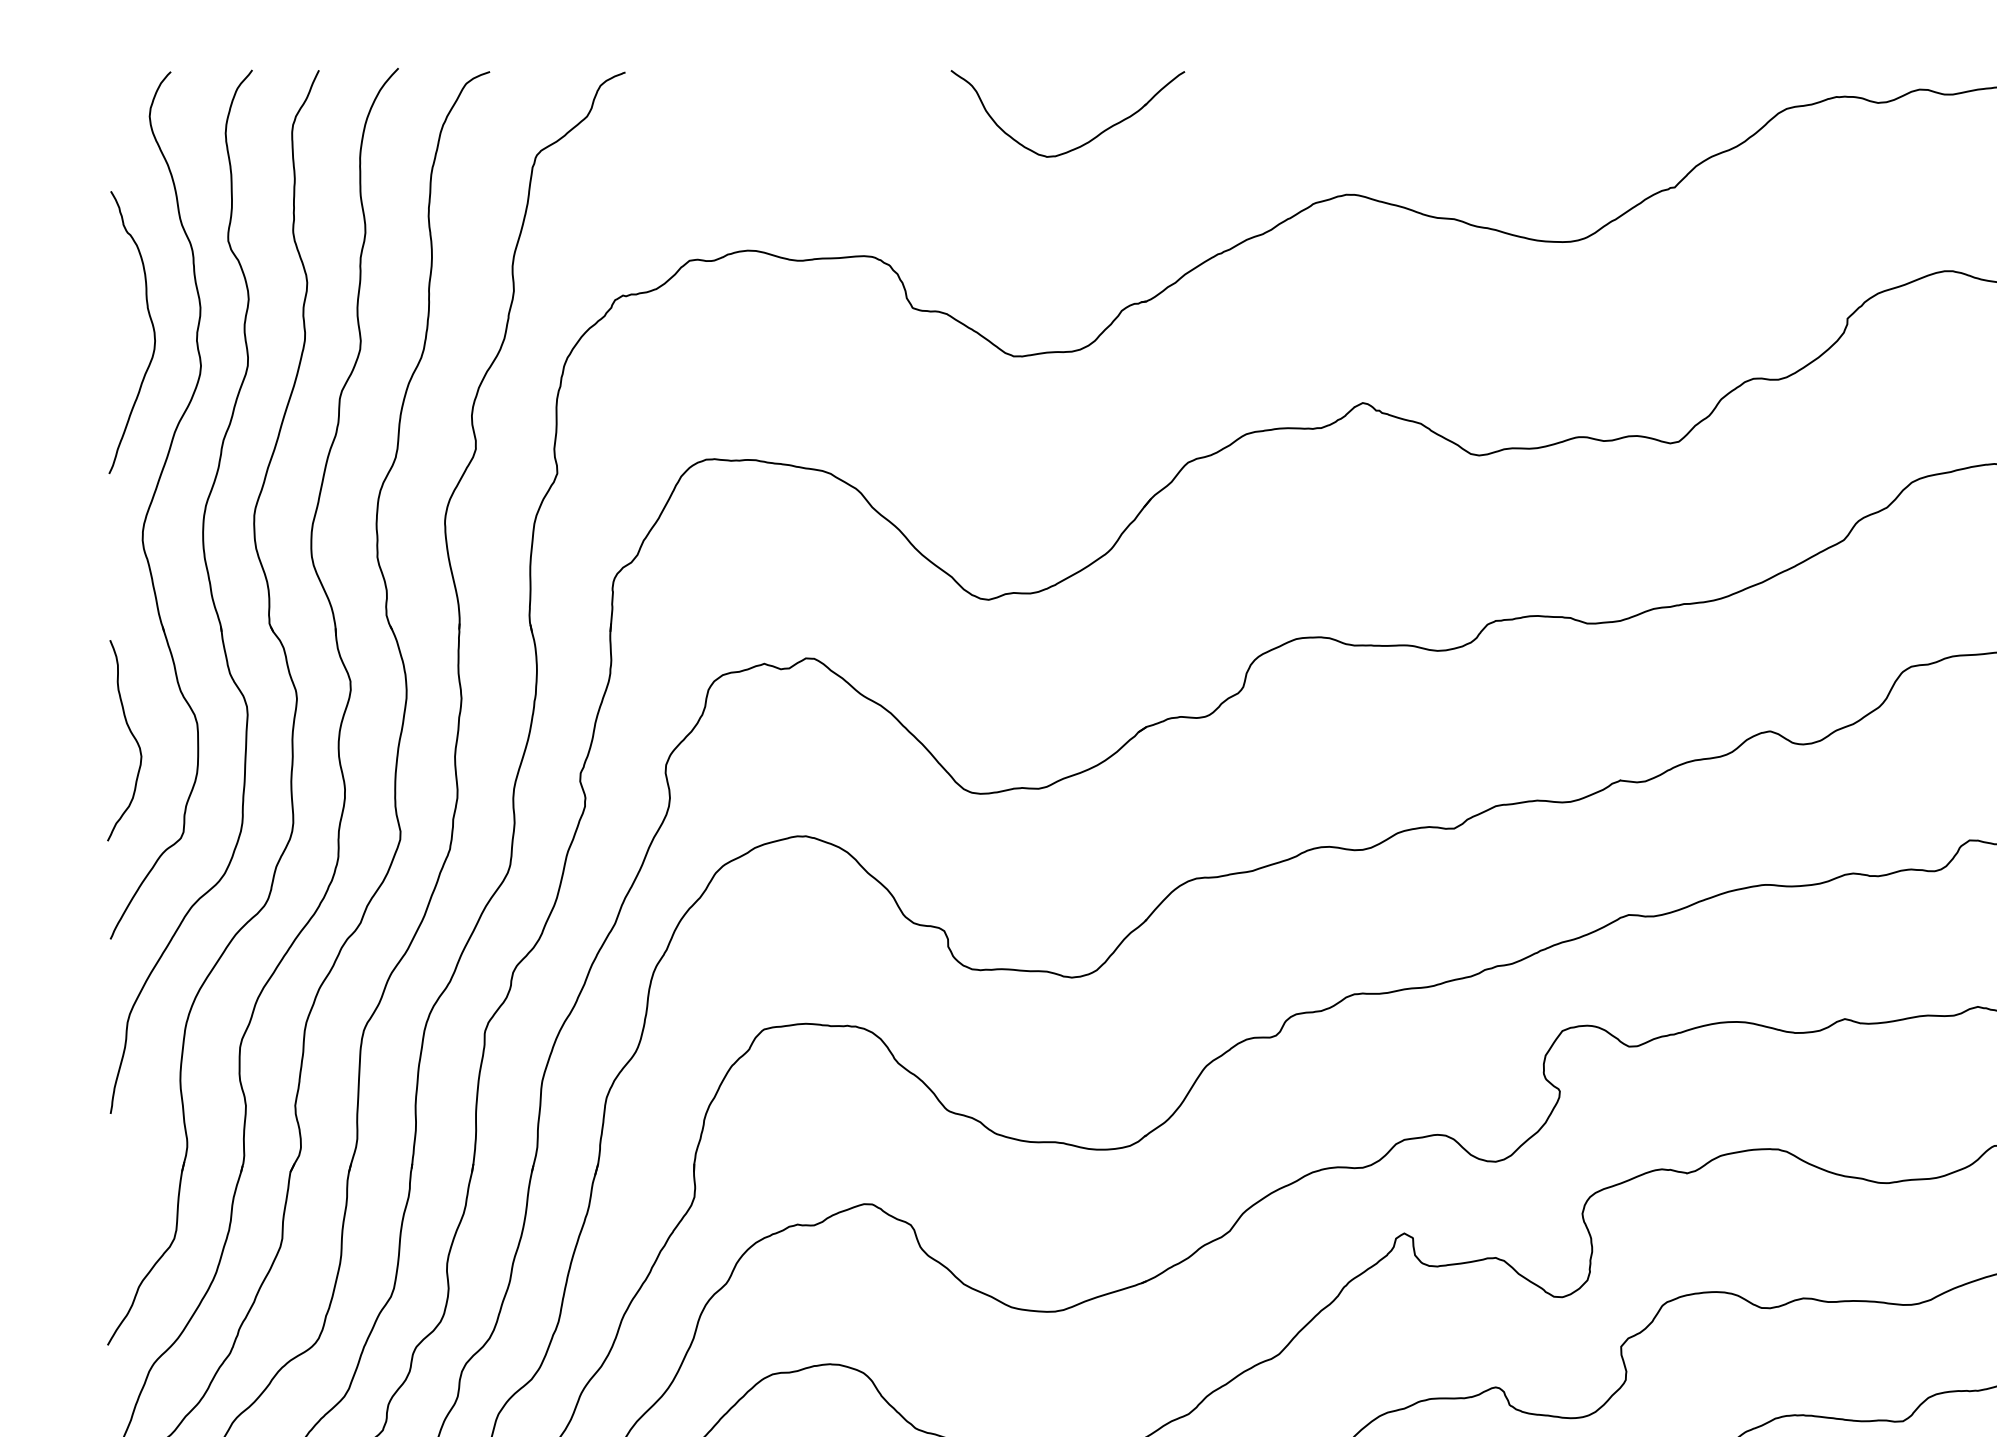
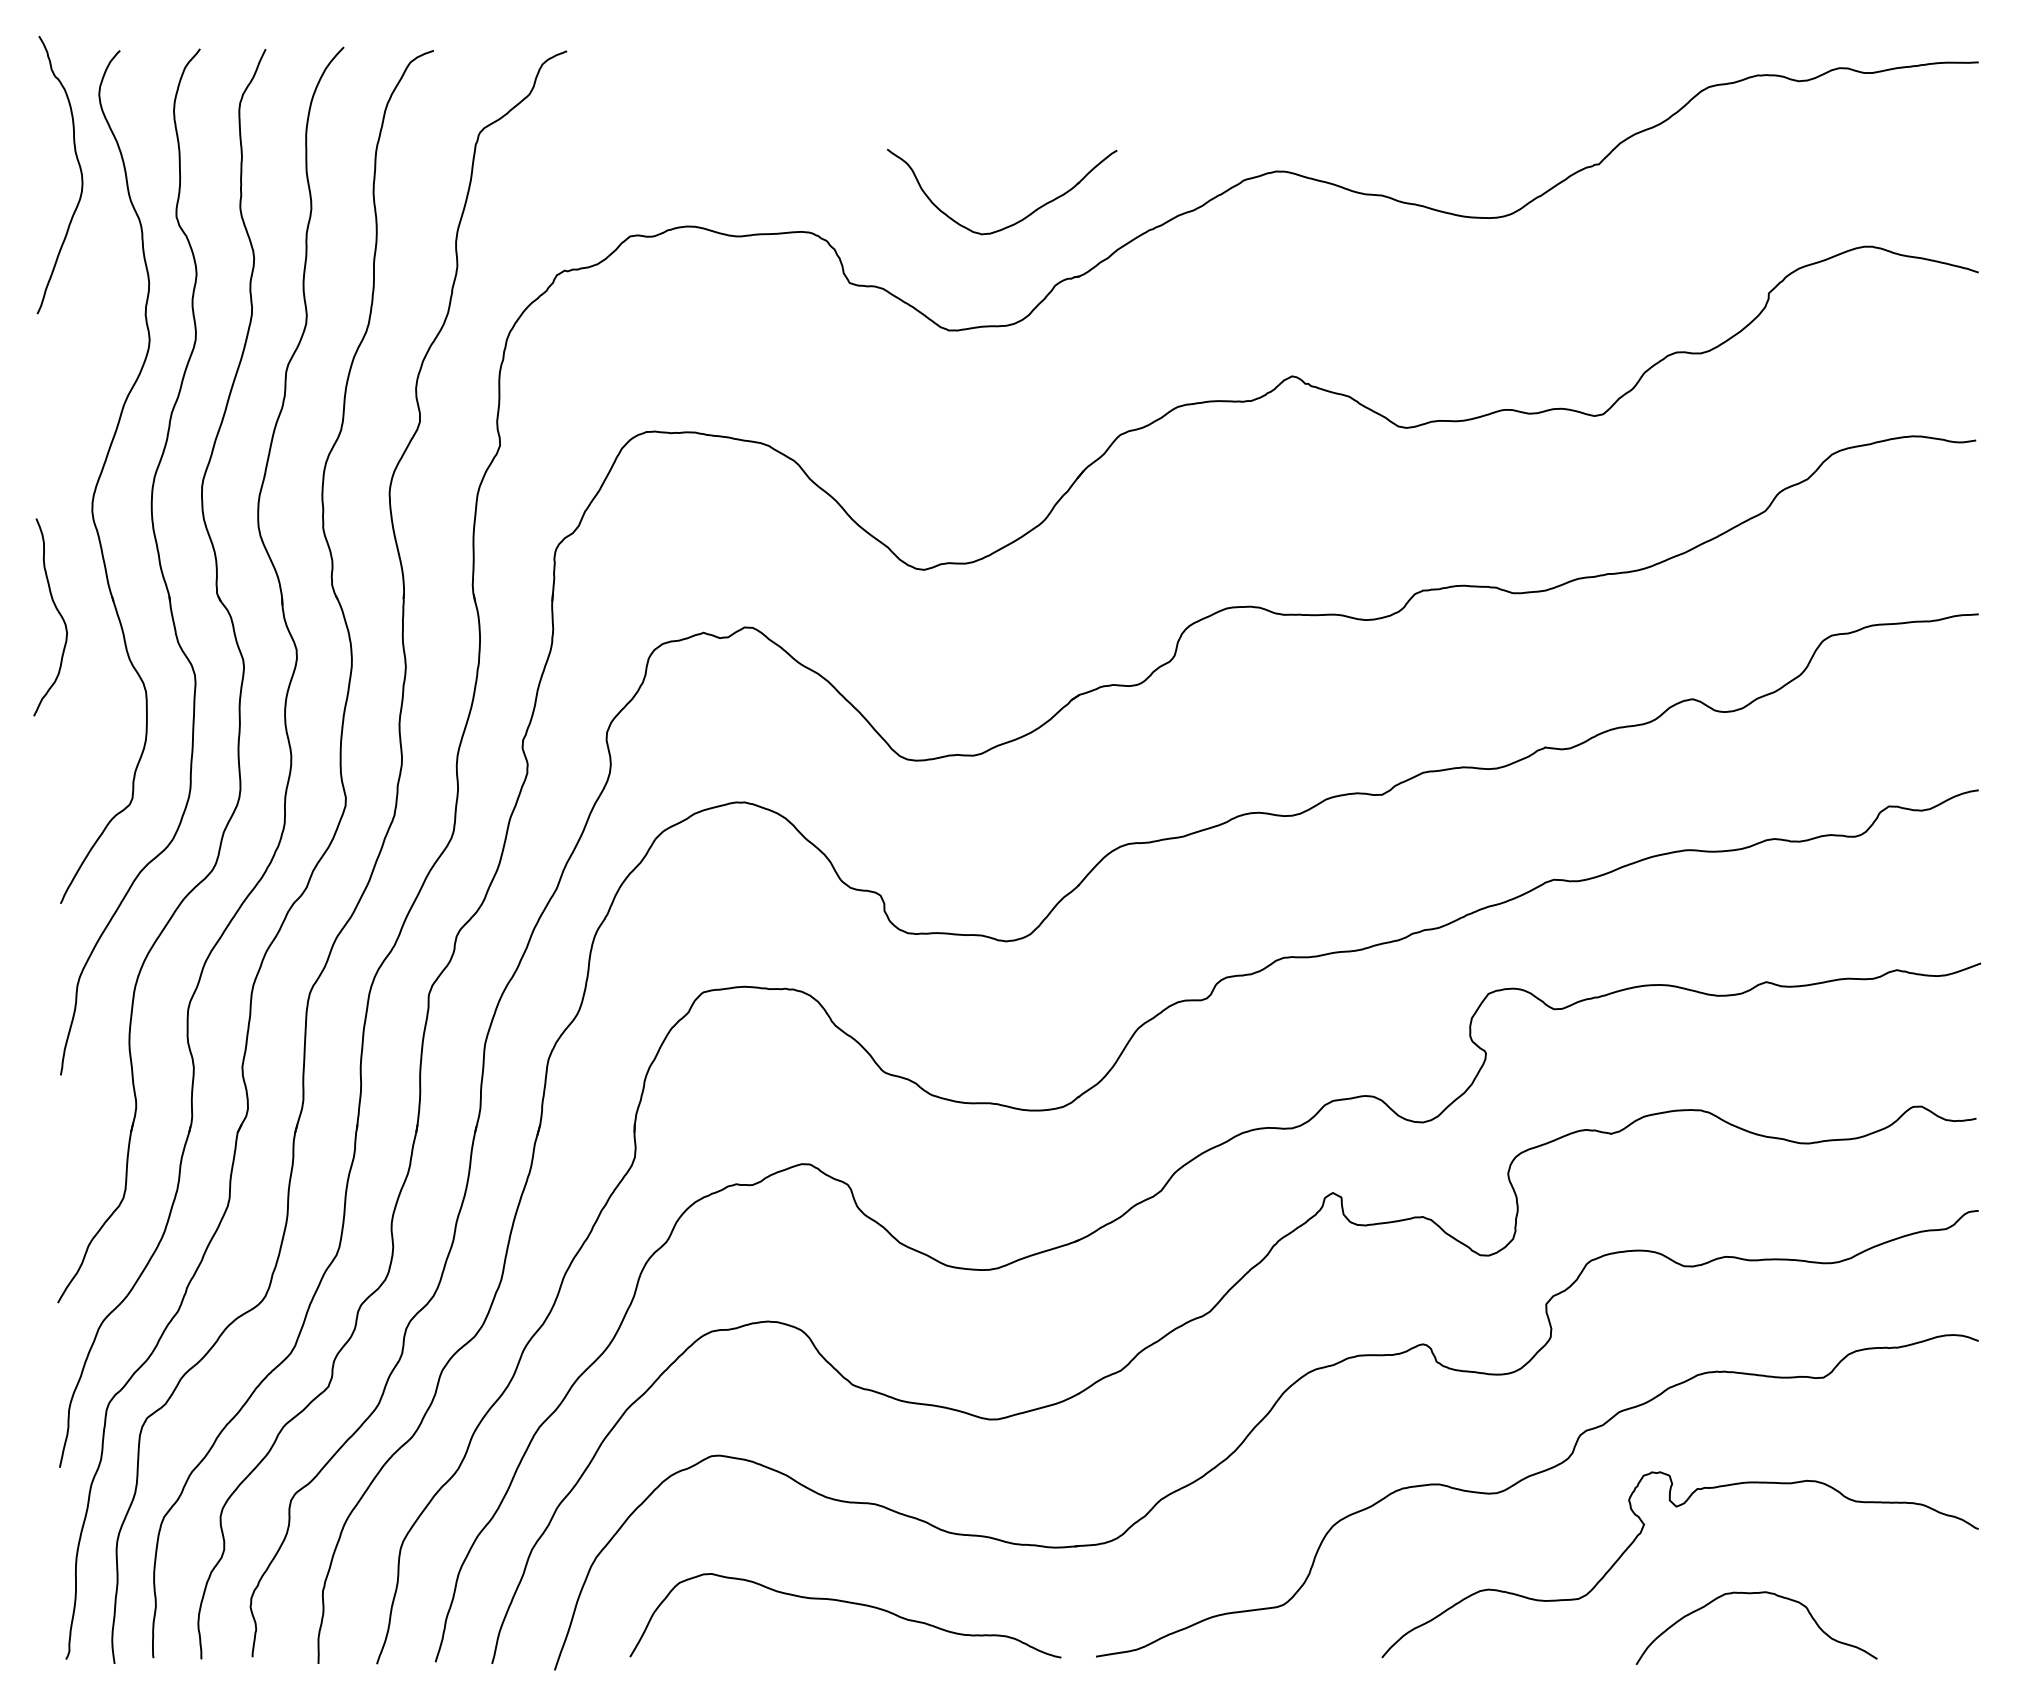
part: (1083, 143) -> (1017, 221), moved
curve: (152, 326) -> (79, 169), moved
curve: (132, 736) -> (58, 613), moved

